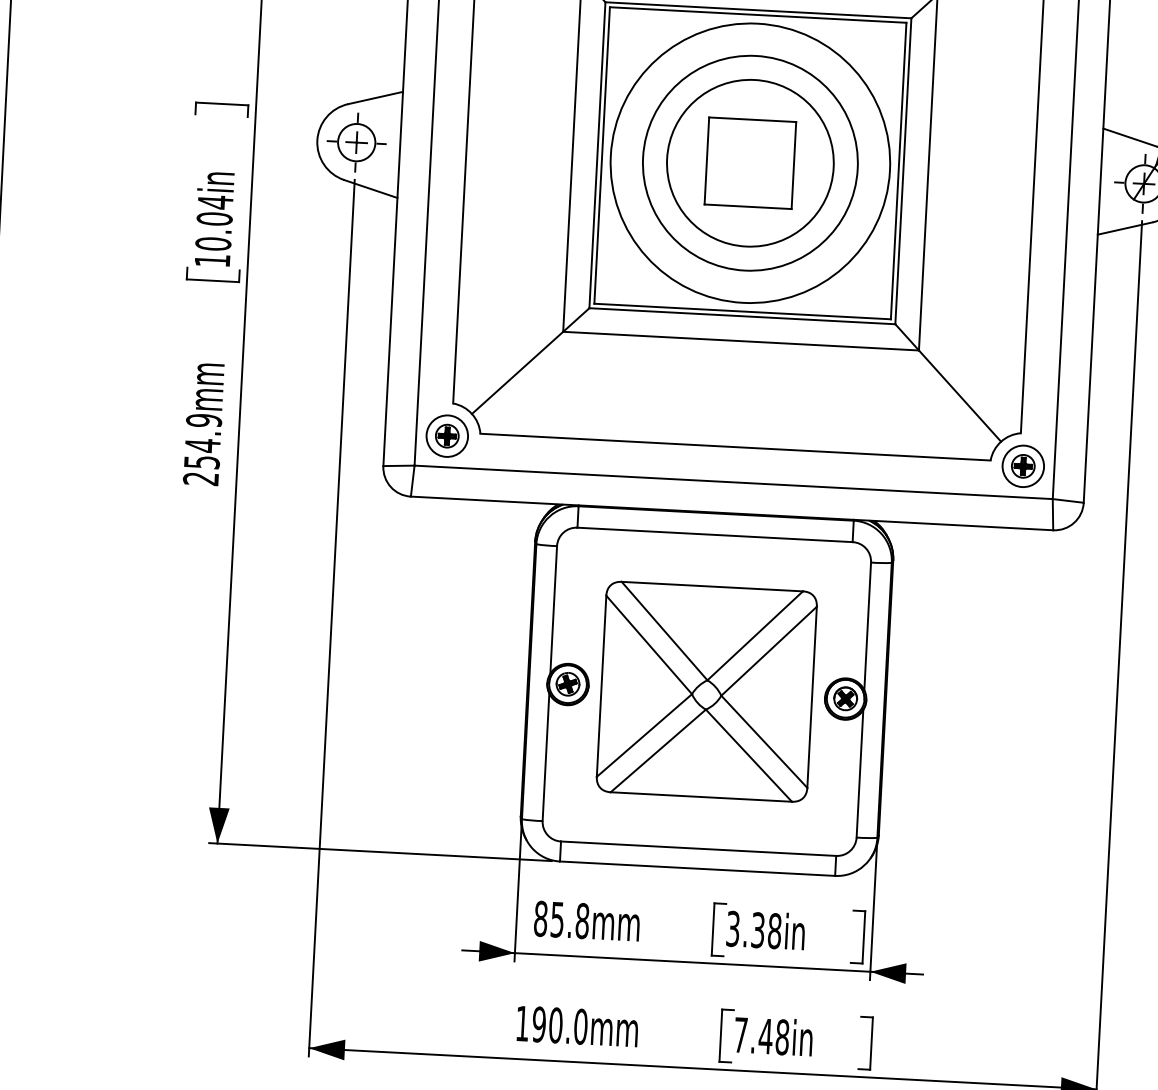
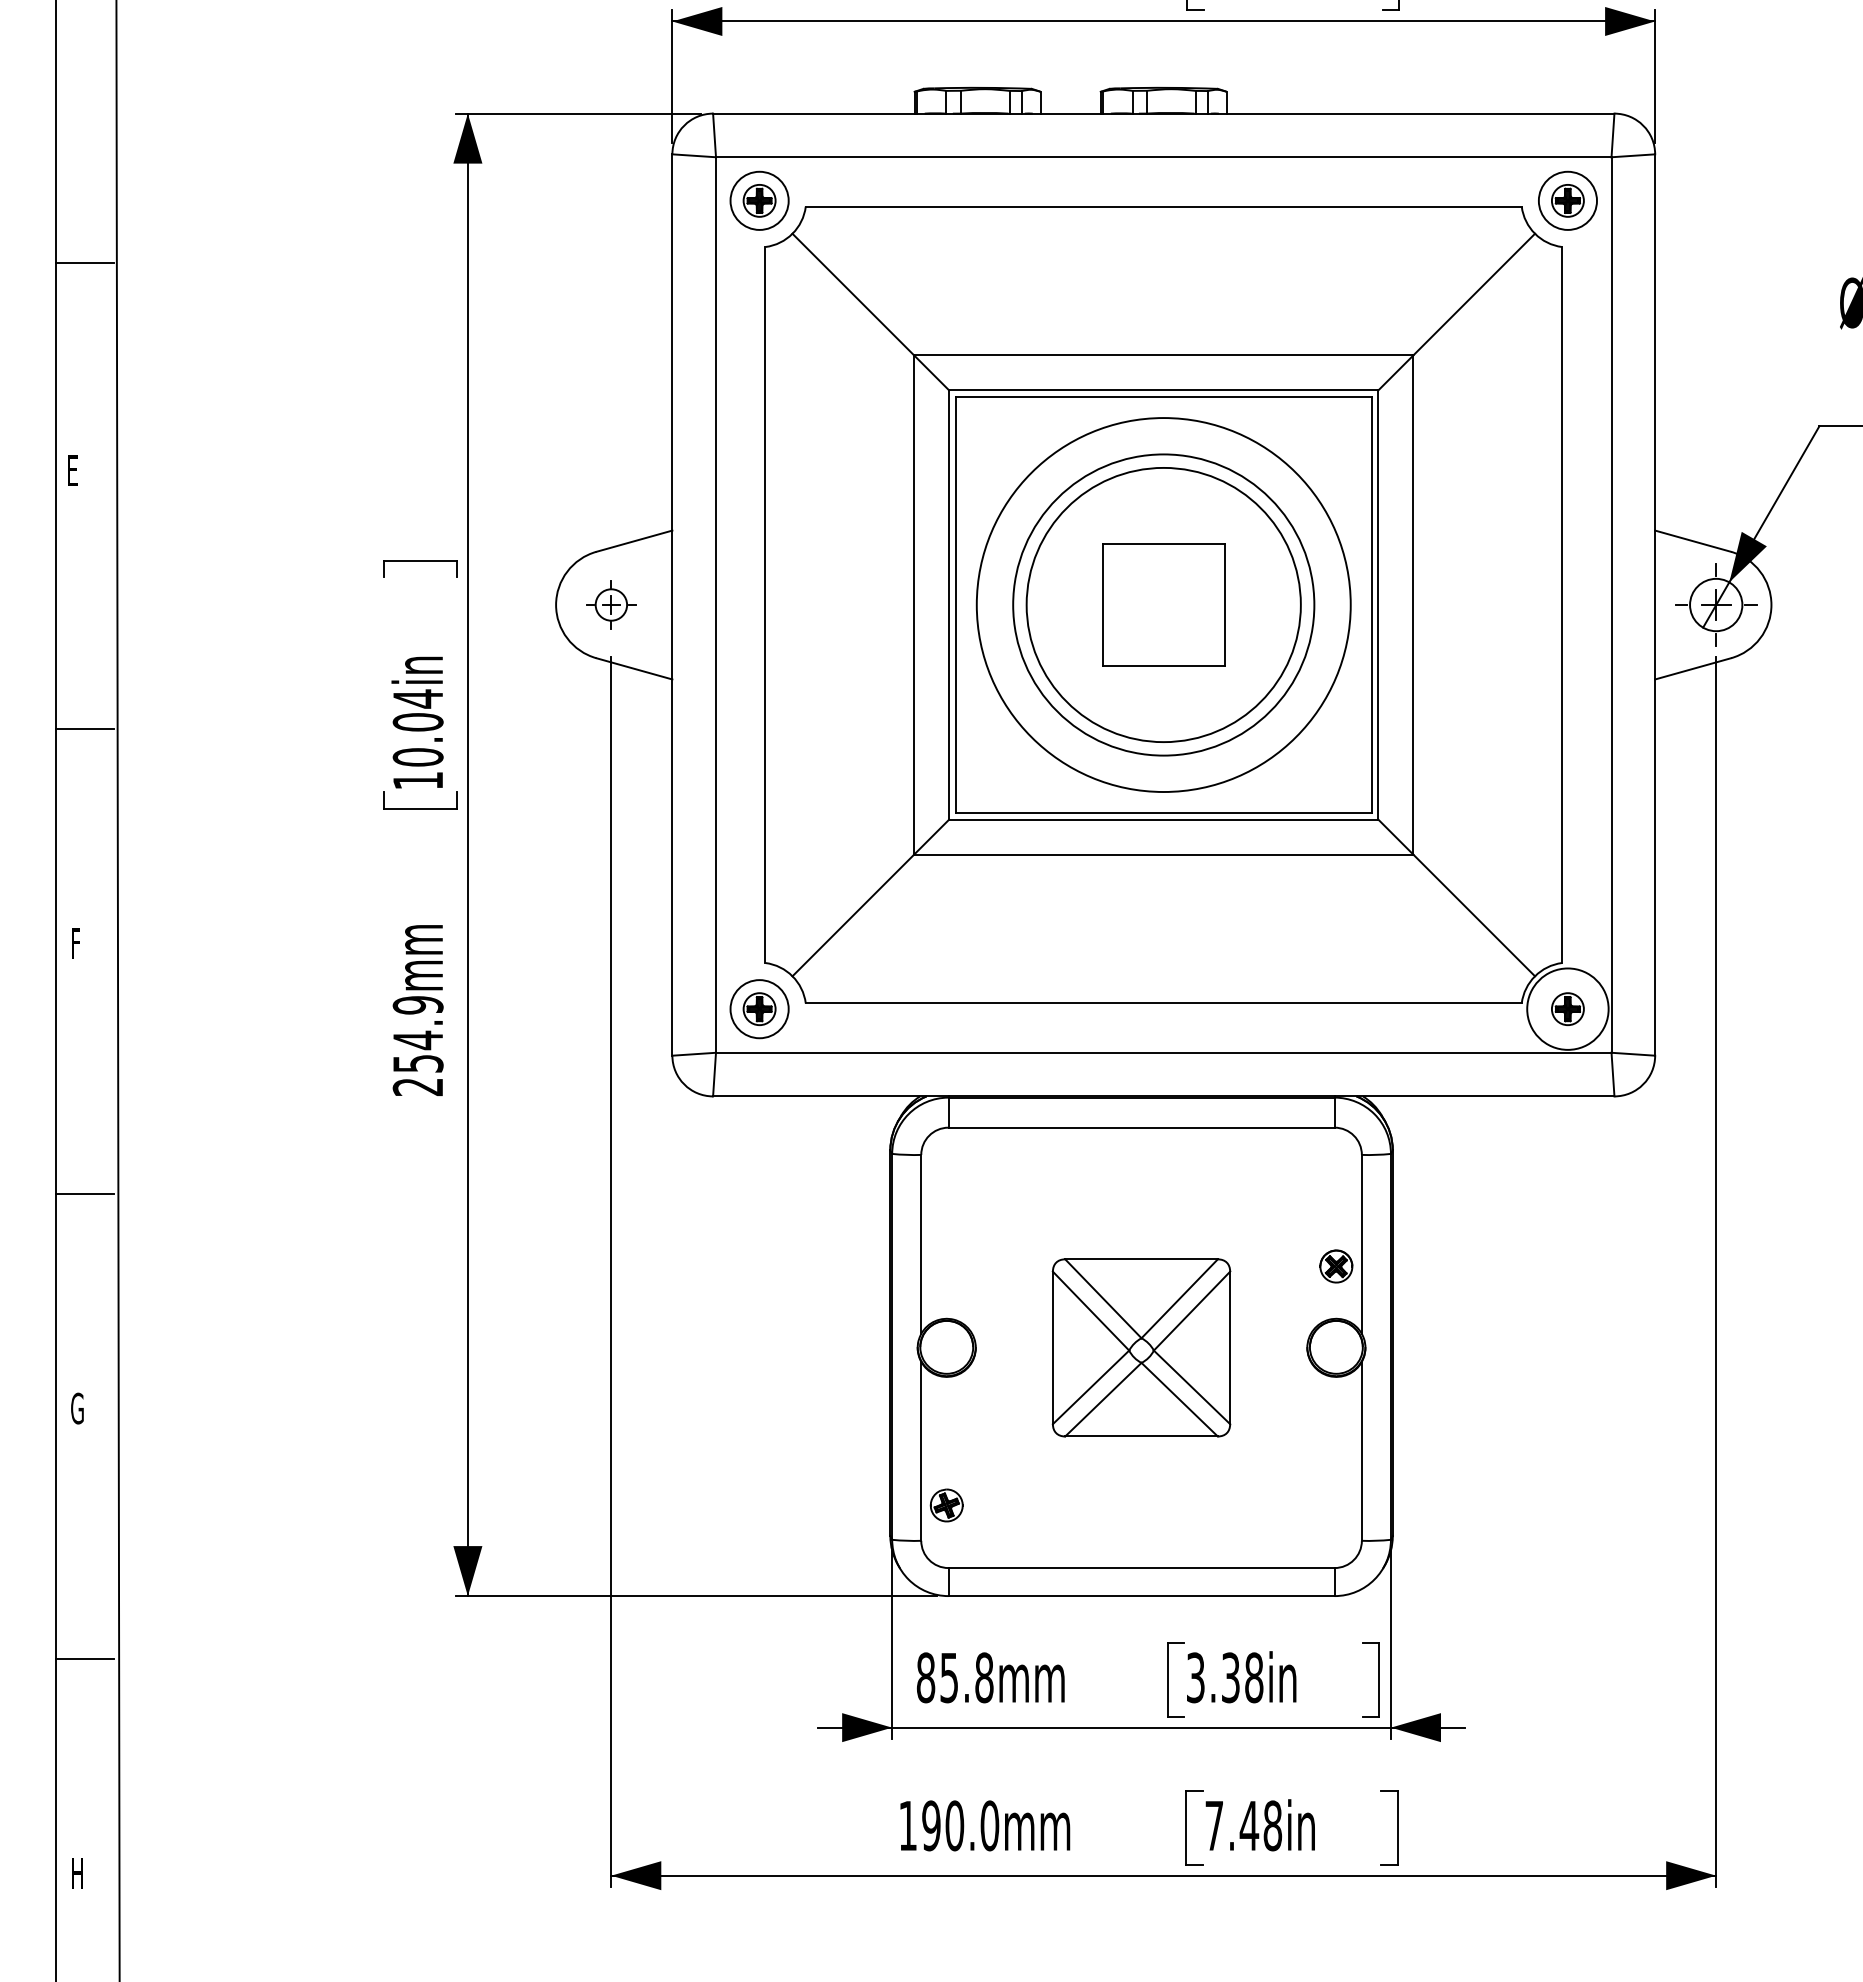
part: (356, 142) -> (611, 604), size x0.6
circle: (750, 162) -> (1163, 604), size x0.7
circle: (750, 162) -> (1163, 604), size x1.6
circle: (1023, 466) -> (1567, 1009), size x1.4
part: (567, 684) -> (946, 1505), moved
part: (706, 691) -> (1141, 1347), size x0.6
part: (845, 698) -> (1336, 1266), moved

